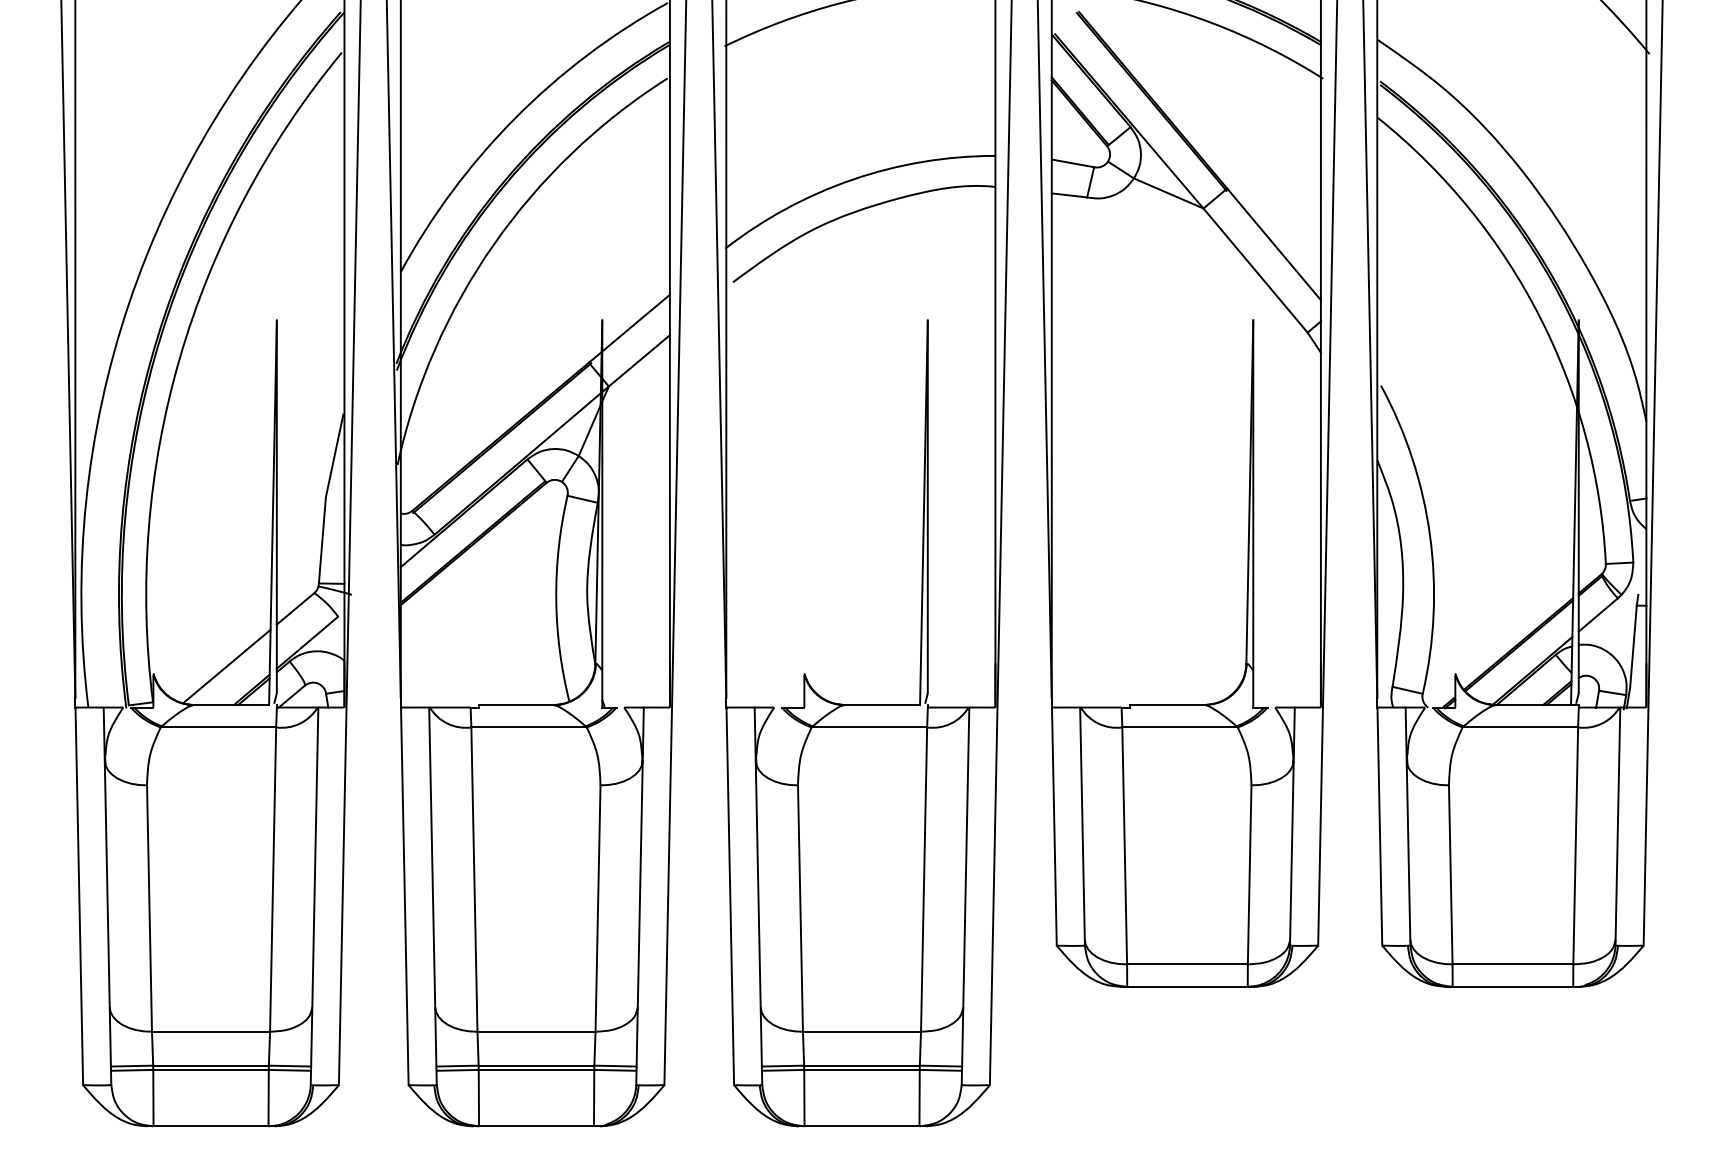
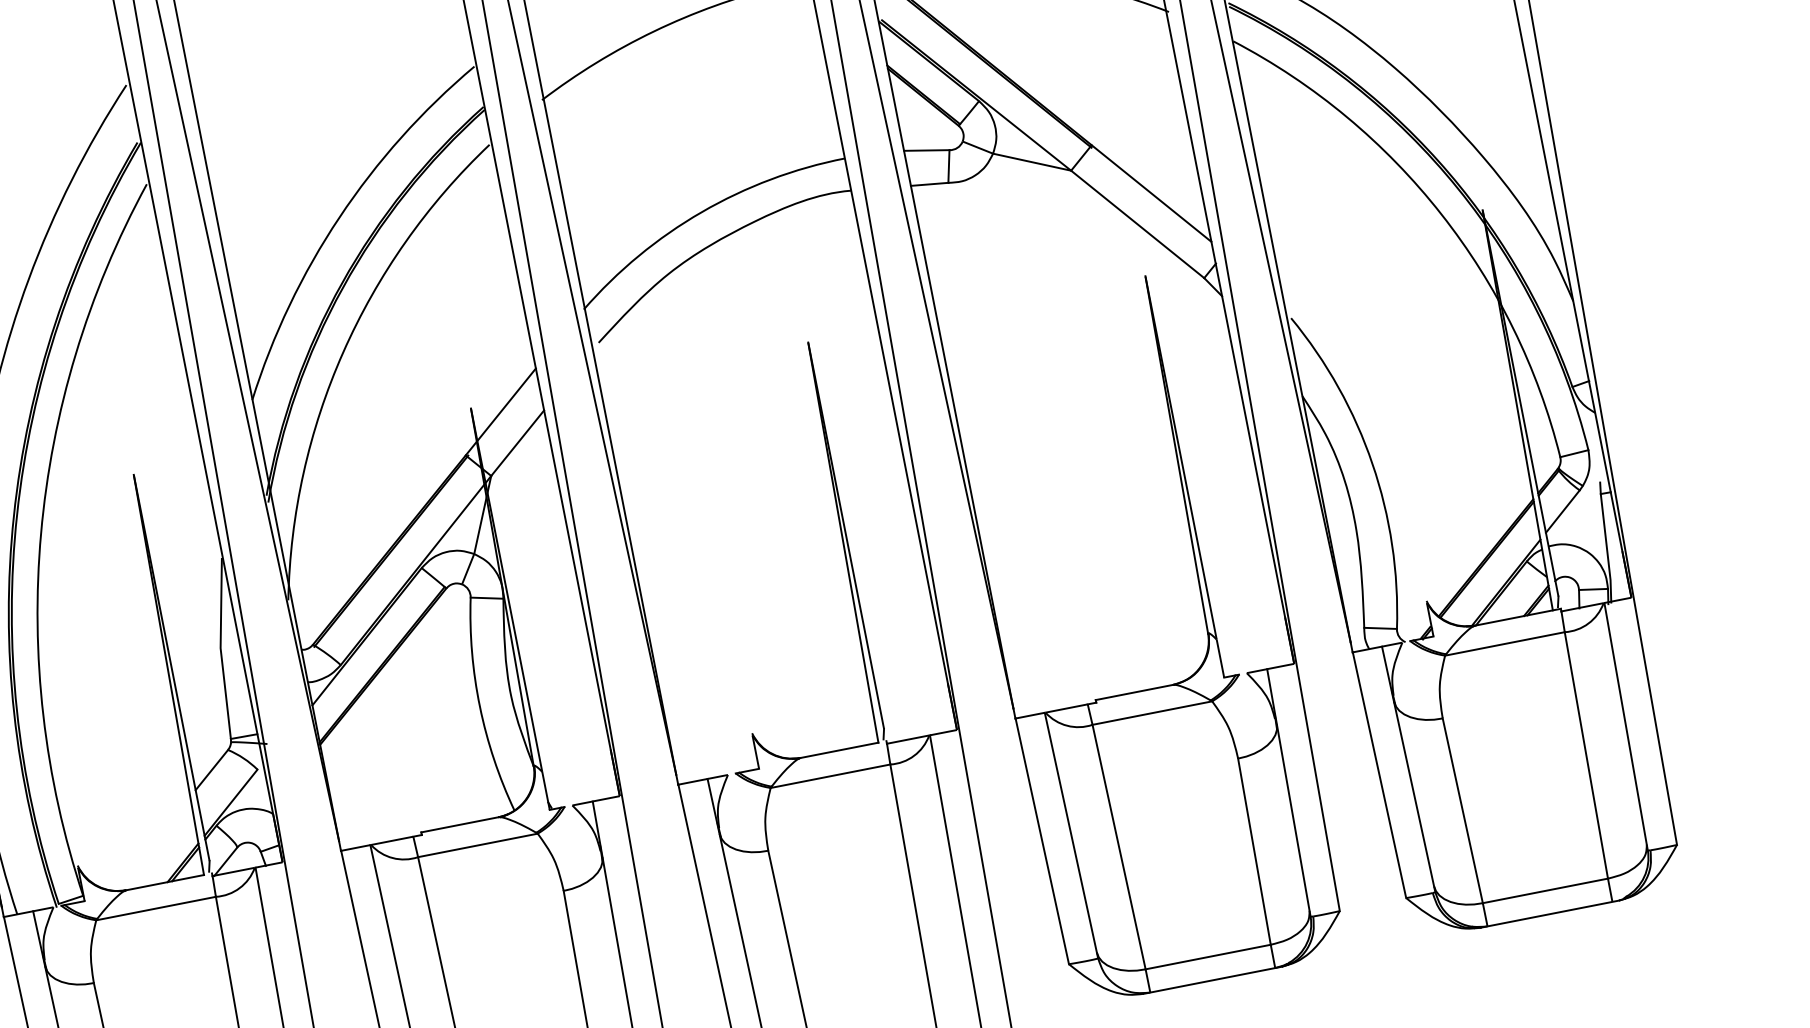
line: (226, 665) -> (151, 842), removed

